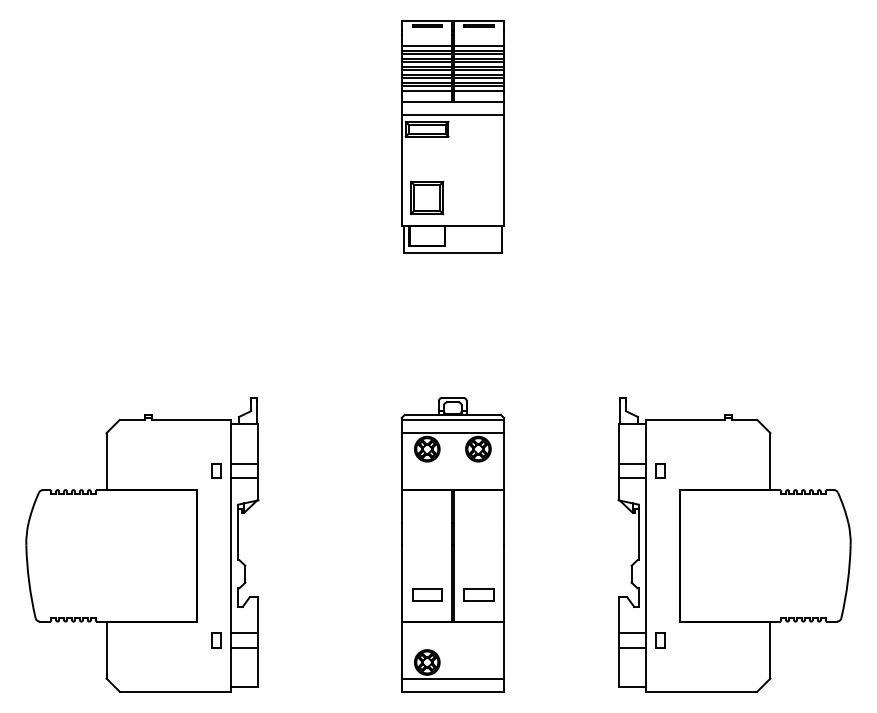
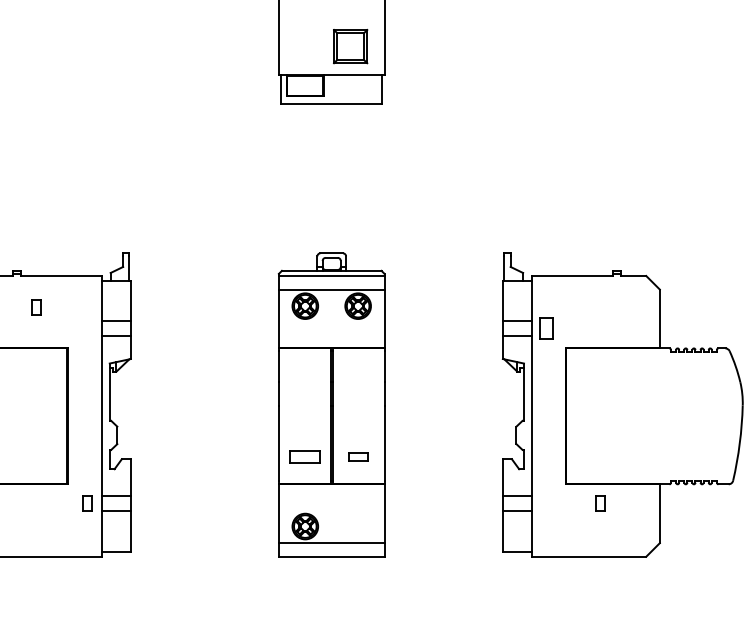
part: (427, 197) -> (350, 46), moved
part: (216, 470) -> (36, 306), moved
part: (660, 470) -> (546, 328), size x1.4
part: (478, 594) -> (358, 456), size x0.6
part: (660, 640) -> (599, 503), moved

